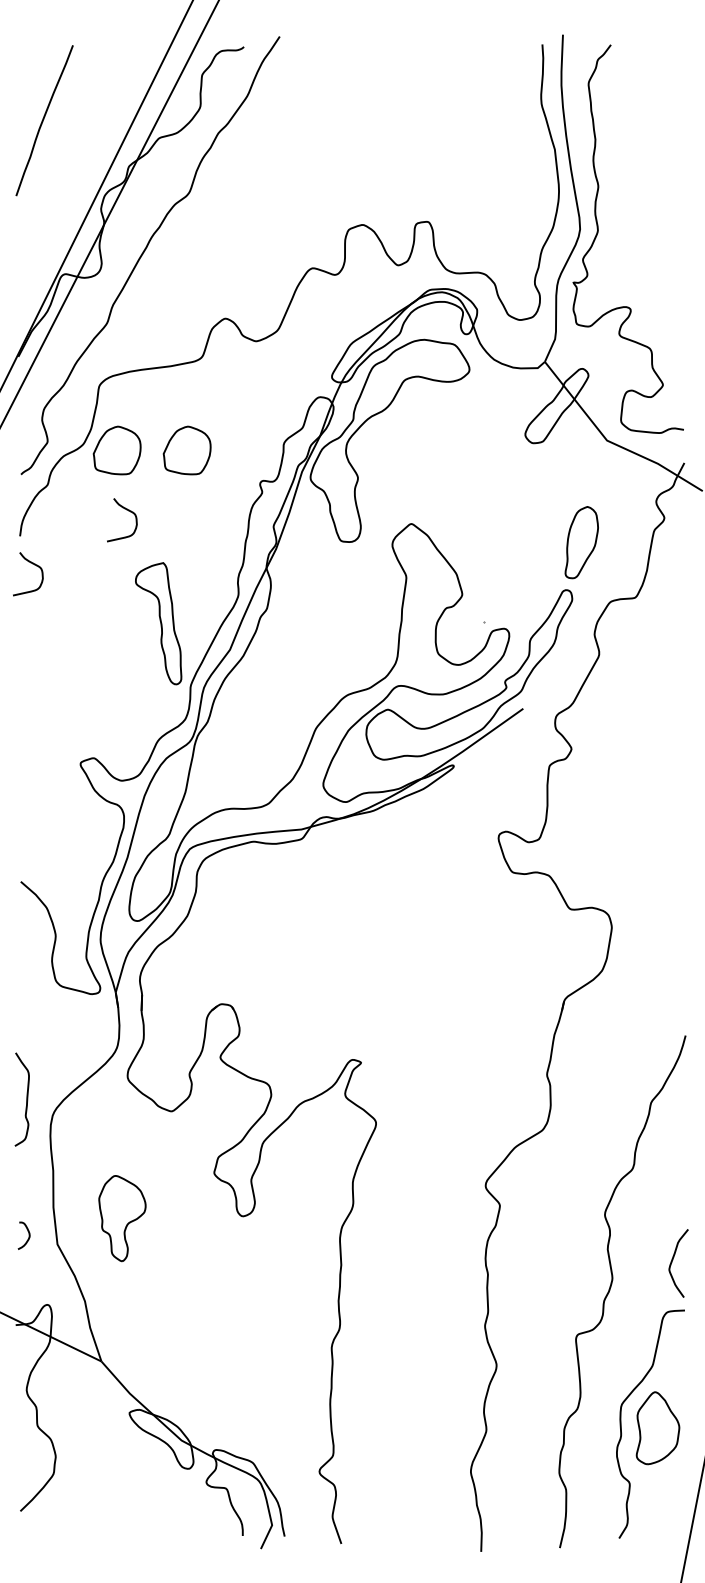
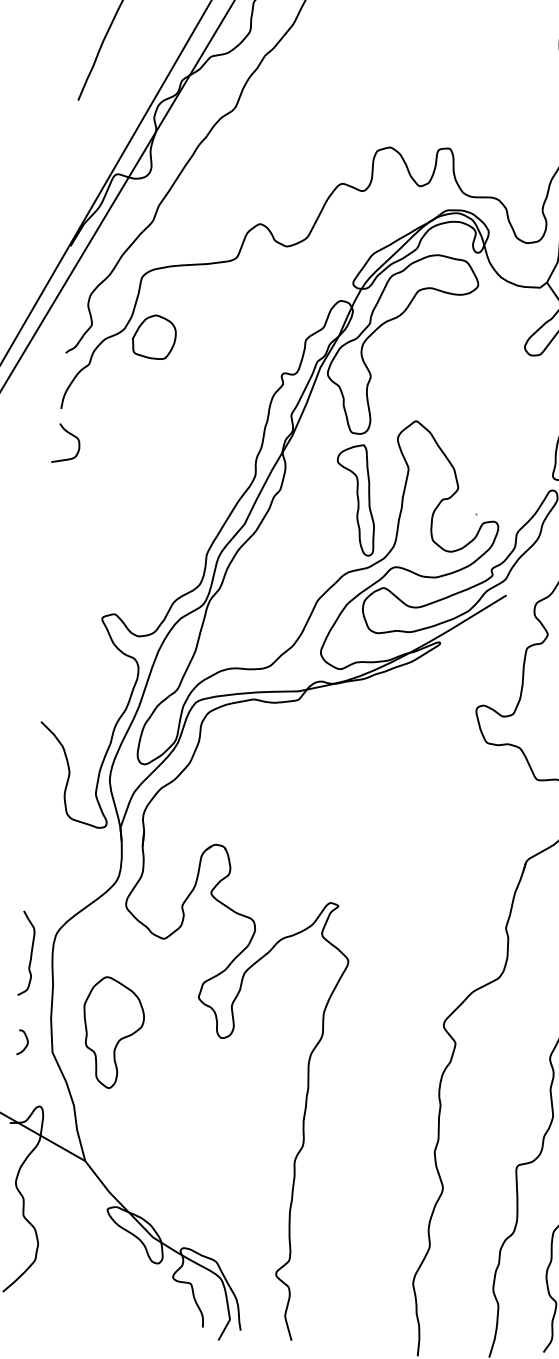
part: (186, 450) -> (217, 341), removed
curve: (126, 510) -> (159, 391), removed
part: (158, 623) -> (355, 499), moved
curve: (26, 1099) -> (30, 953), moved
part: (122, 1218) -> (112, 1032), size x1.43

